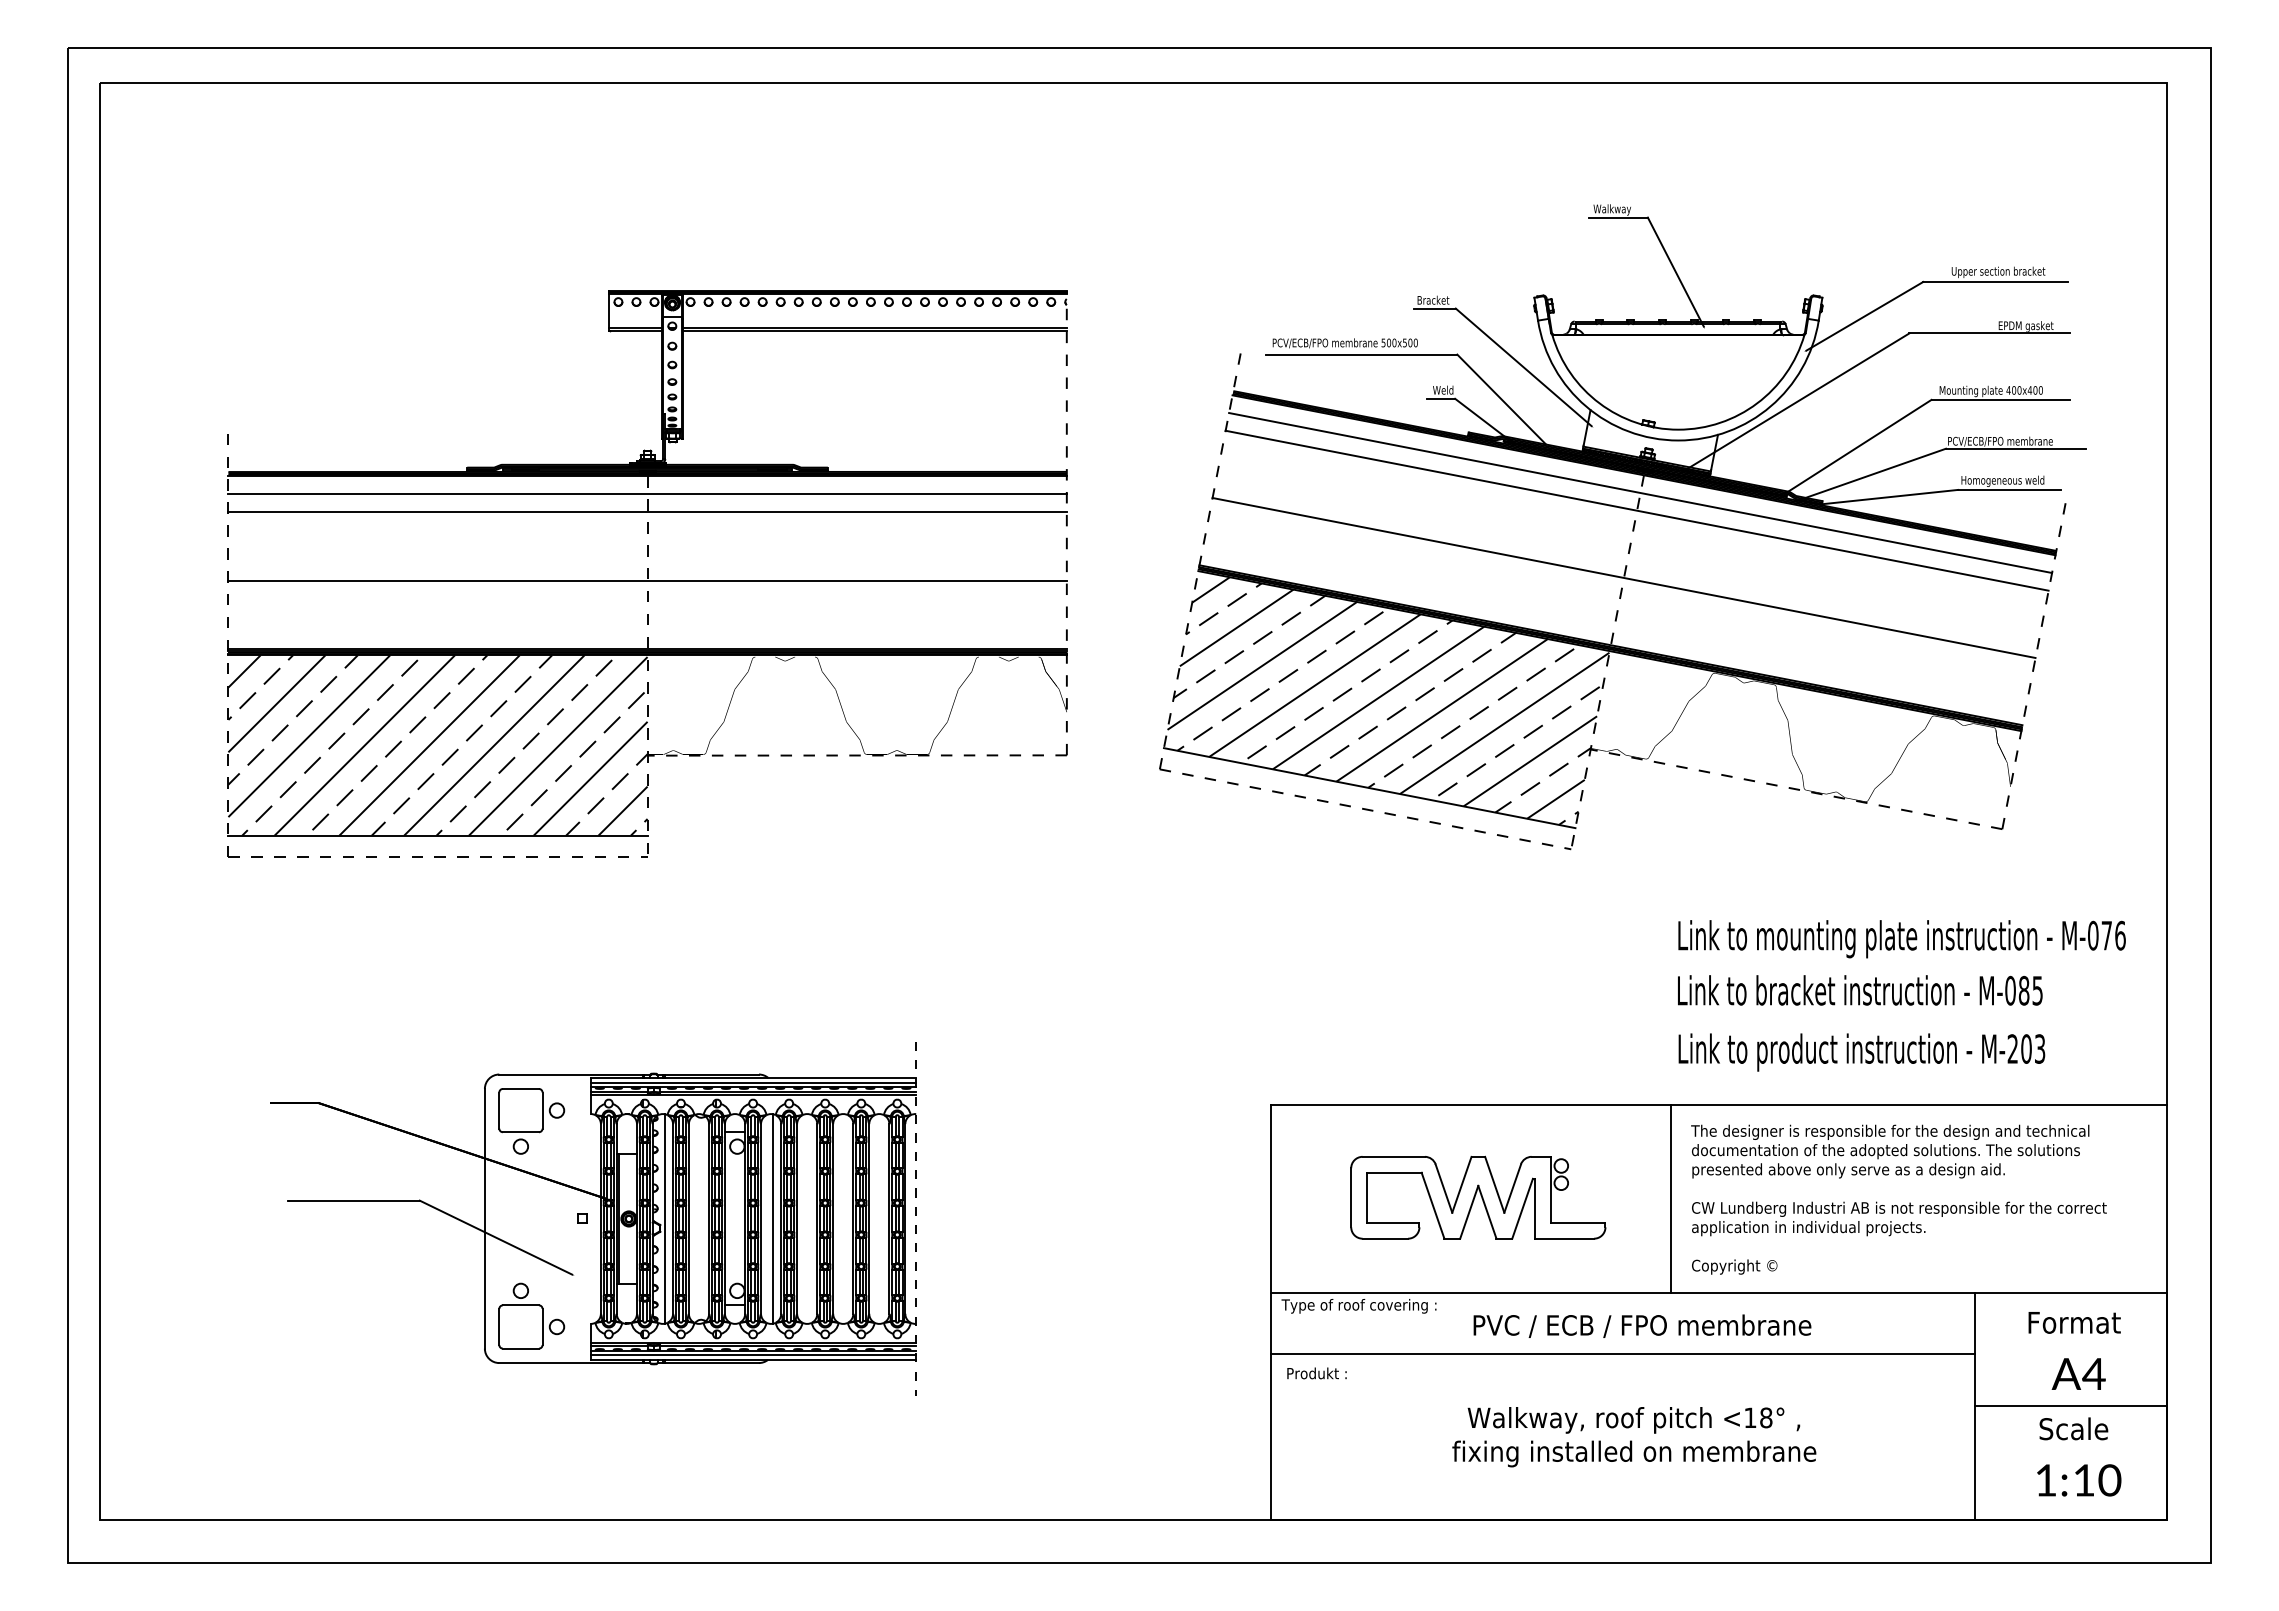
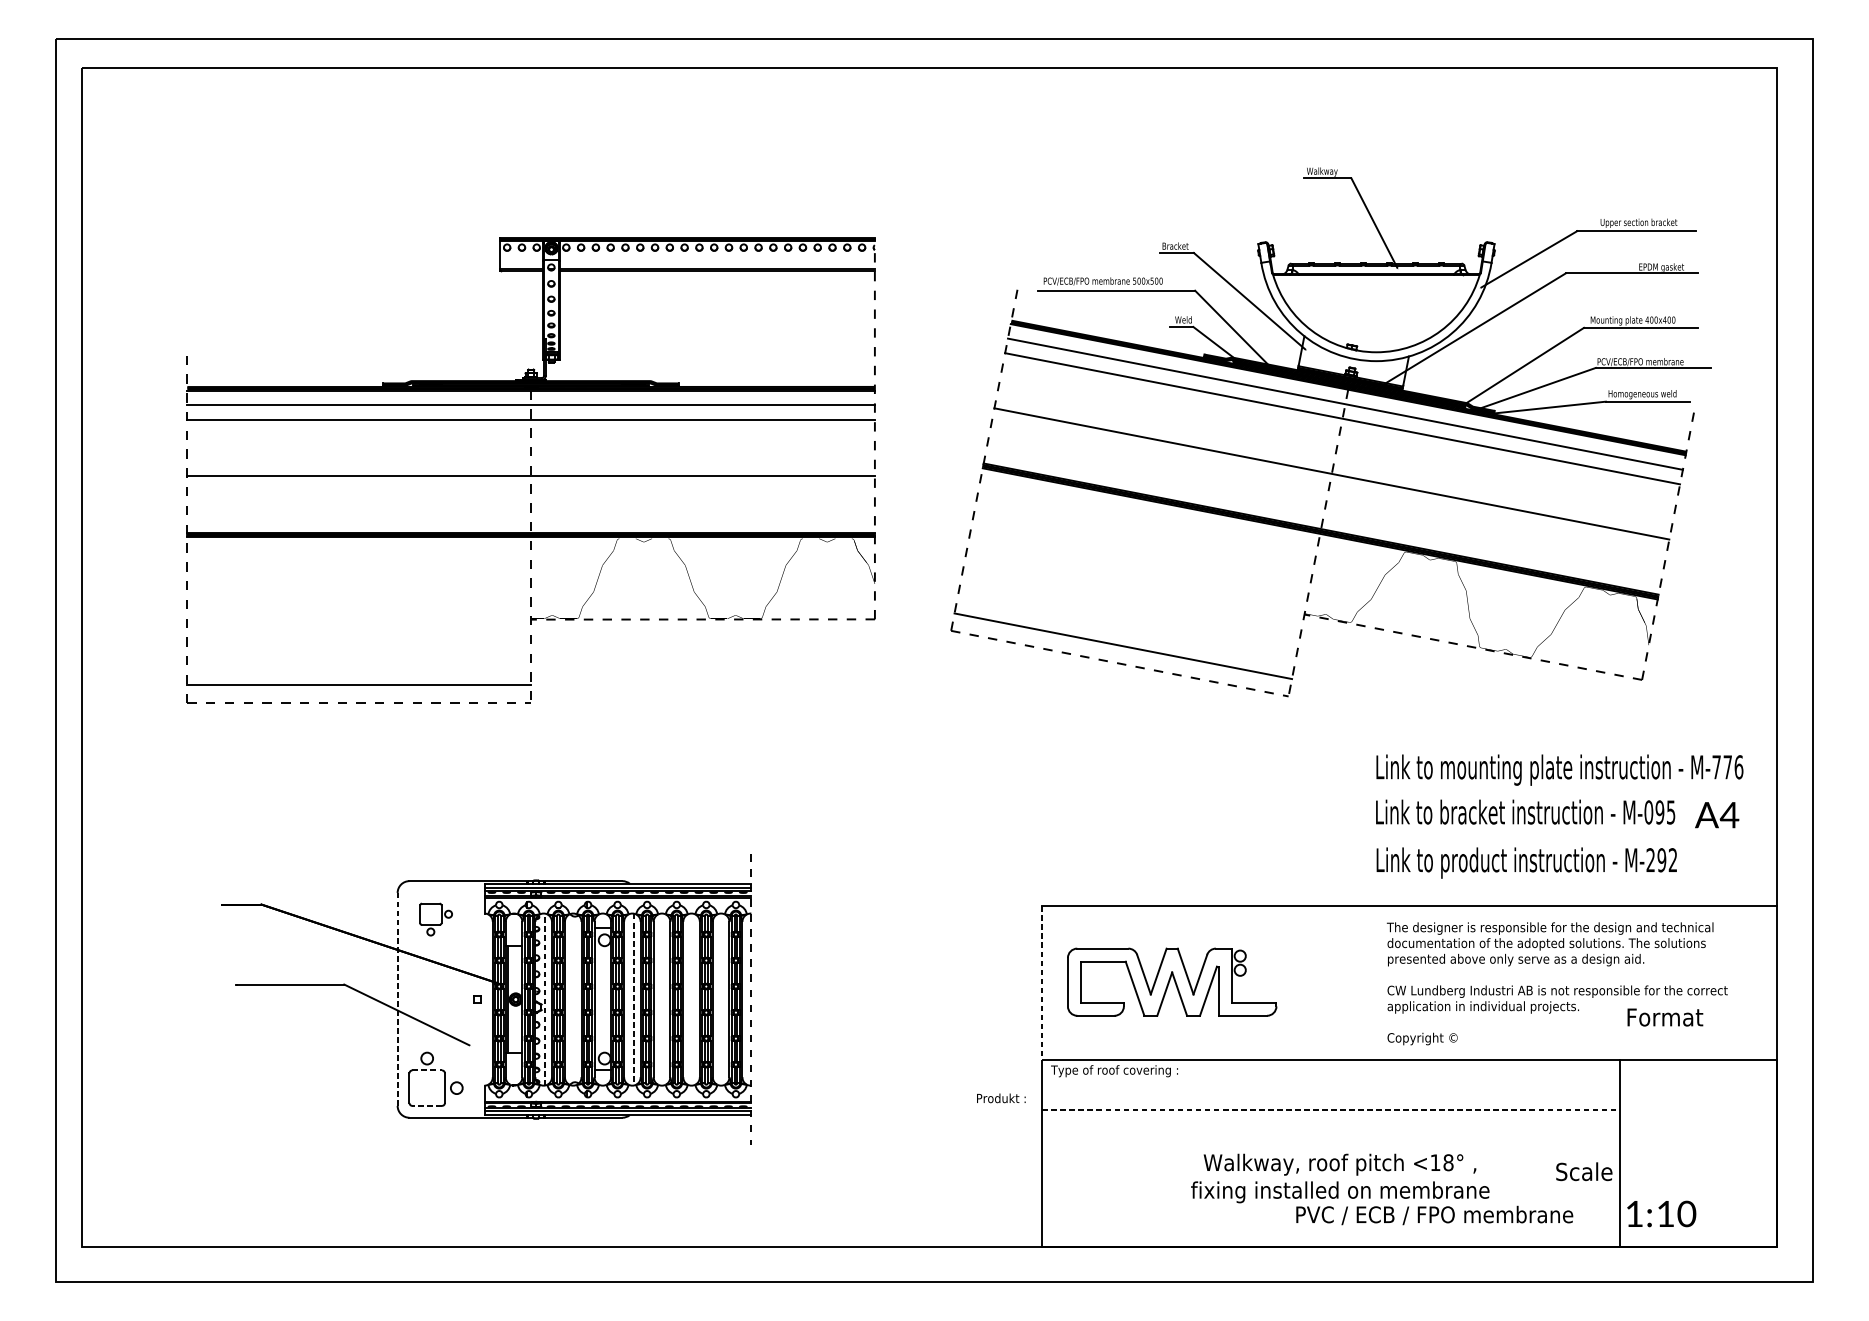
hatch: (1388, 700) -> (1138, 574), removed
hatch: (437, 745) -> (358, 611), removed
text: (2093, 935) -> (1716, 767), M-076 -> M-776
text: (2023, 990) -> (1659, 812), M-085 -> M-095
text: (2033, 1048) -> (1667, 859), M-203 -> M-292
part: (531, 1121) -> (435, 919), size x0.6
part: (1478, 1197) -> (1172, 981), moved
line: (1670, 1198) -> (1369, 982), removed
line: (1271, 1199) -> (1042, 983), solid -> dashed
line: (484, 1218) -> (397, 999), solid -> dashed
line: (664, 1218) -> (544, 999), solid -> dashed
line: (773, 1218) -> (634, 999), solid -> dashed
line: (521, 1305) -> (427, 1070), solid -> dashed
text: (2074, 1322) -> (1665, 1017), moved
text: (1642, 1325) -> (1434, 1214), moved
line: (520, 1348) -> (426, 1105), solid -> dashed
line: (1623, 1354) -> (1331, 1110), solid -> dashed
text: (1316, 1373) -> (1000, 1098), moved
text: (2078, 1373) -> (1716, 814), moved
line: (2070, 1406) -> (1698, 1153), removed
text: (2073, 1428) -> (1584, 1171), moved
text: (2079, 1480) -> (1661, 1214), moved

